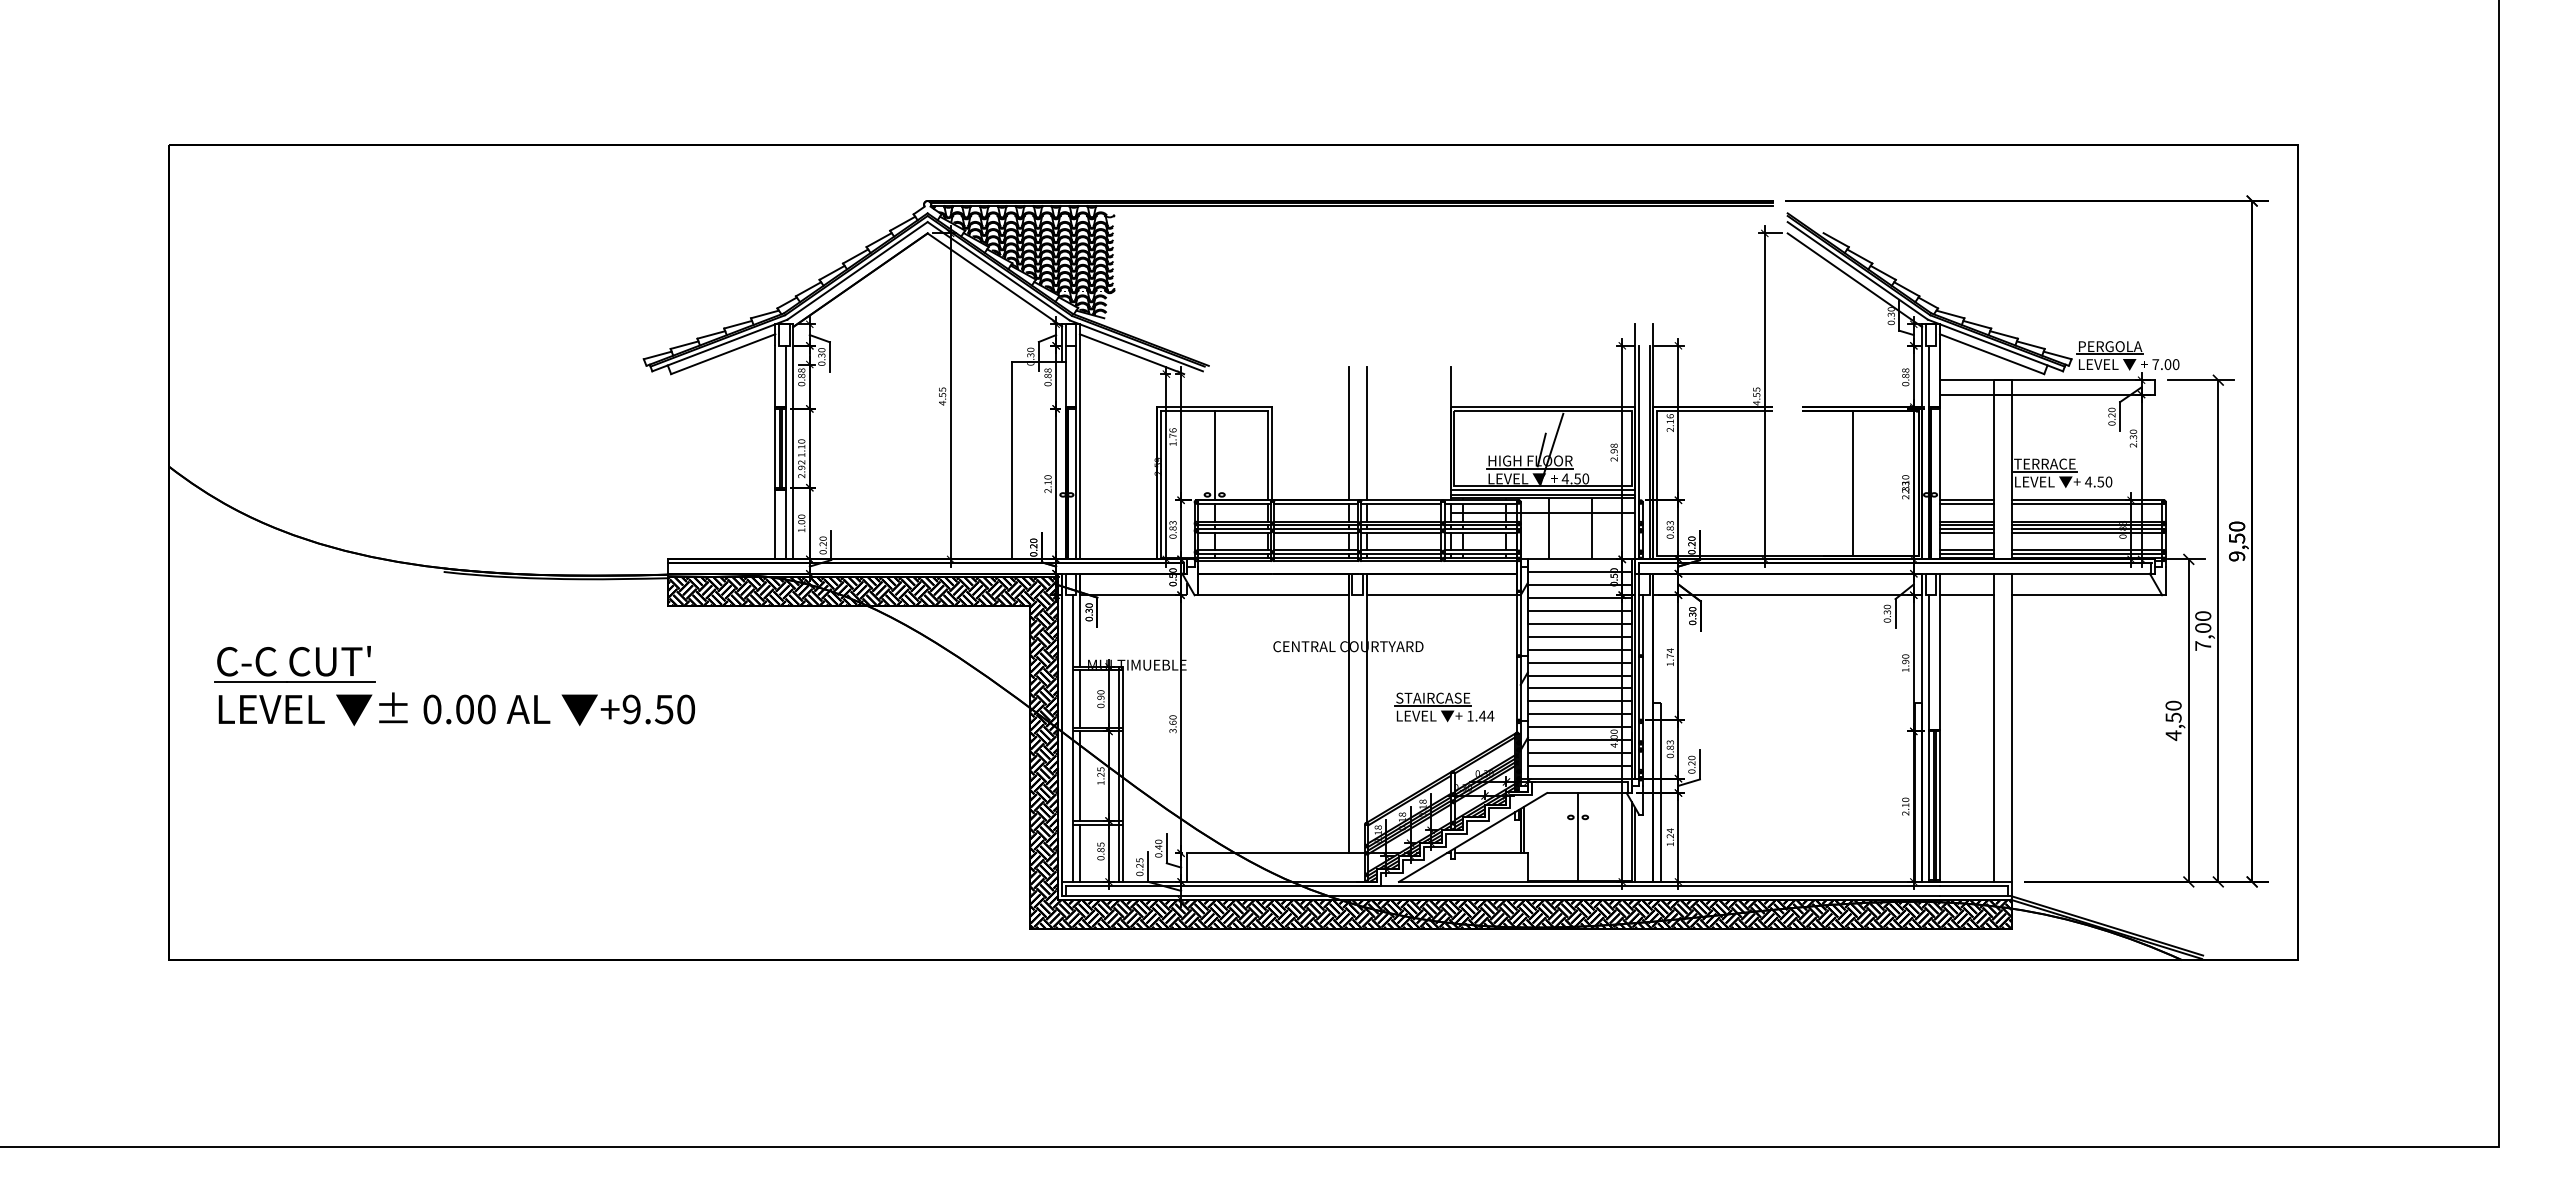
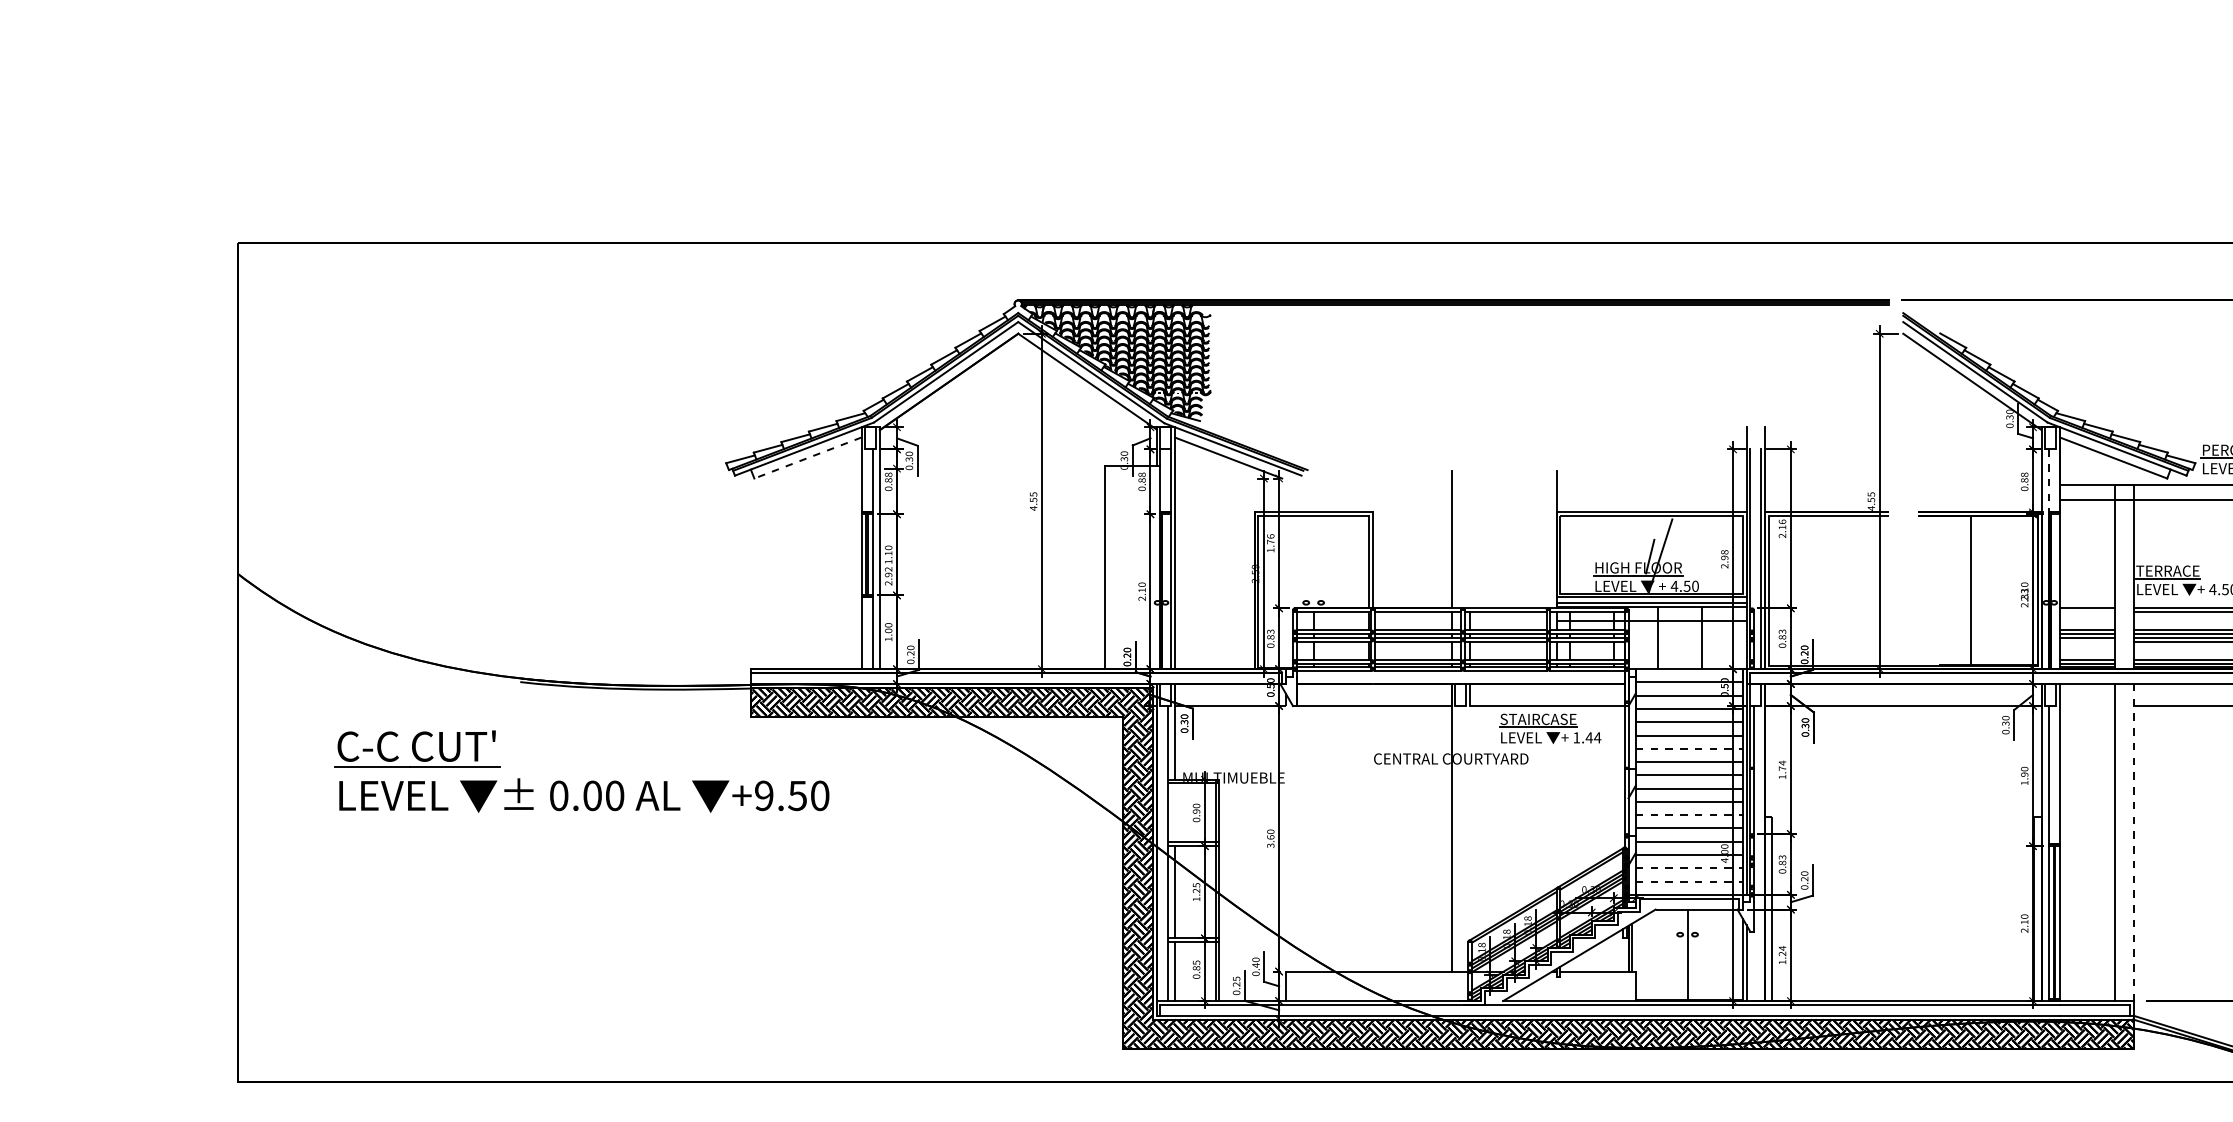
line: (723, 354) -> (808, 458), solid -> dashed
line: (1929, 376) -> (2049, 480), solid -> dashed
line: (1366, 433) -> (1469, 539), removed
line: (1214, 455) -> (1313, 562), removed
line: (1966, 503) -> (2087, 611), removed
line: (1966, 532) -> (2087, 641), removed
line: (1966, 595) -> (2087, 706), removed
line: (1579, 636) -> (1689, 748), solid -> dashed
part: (461, 695) -> (589, 781), moved
line: (1366, 697) -> (1469, 811), removed
line: (1079, 698) -> (1174, 812), removed
line: (1579, 701) -> (1689, 815), solid -> dashed
part: (1444, 707) -> (1550, 728), moved
line: (2011, 728) -> (2133, 843), solid -> dashed
line: (1579, 752) -> (1689, 867), solid -> dashed
line: (1579, 765) -> (1689, 881), solid -> dashed

